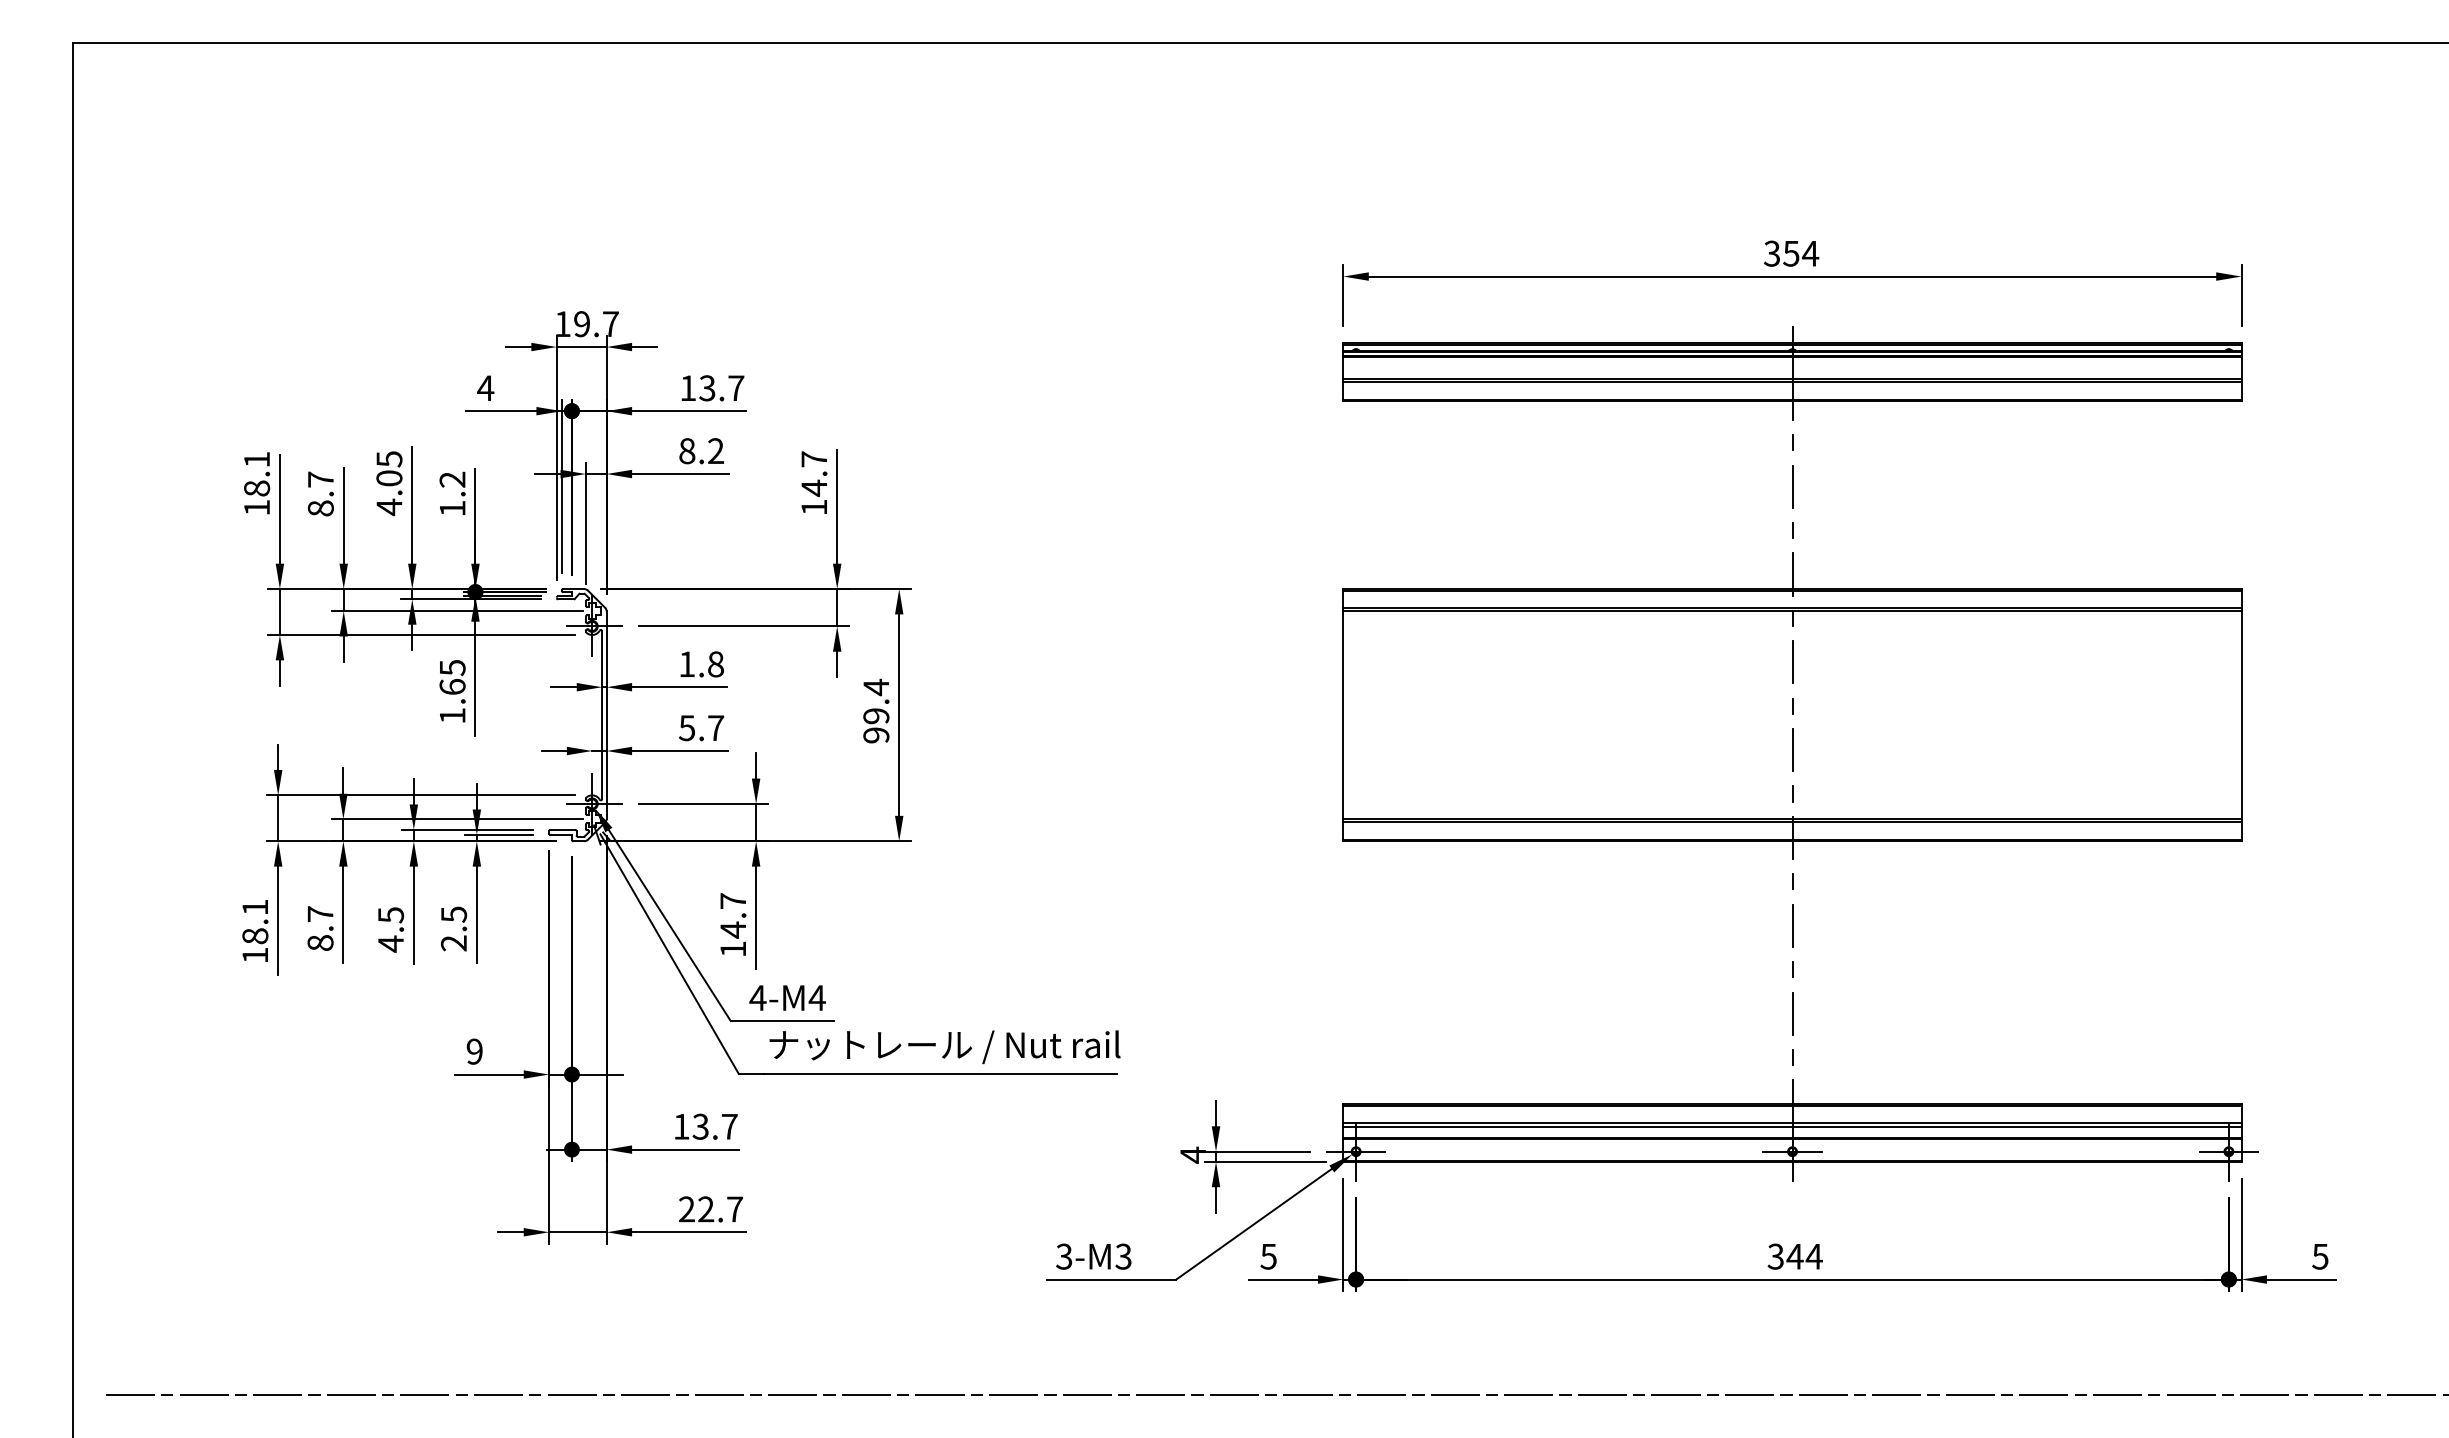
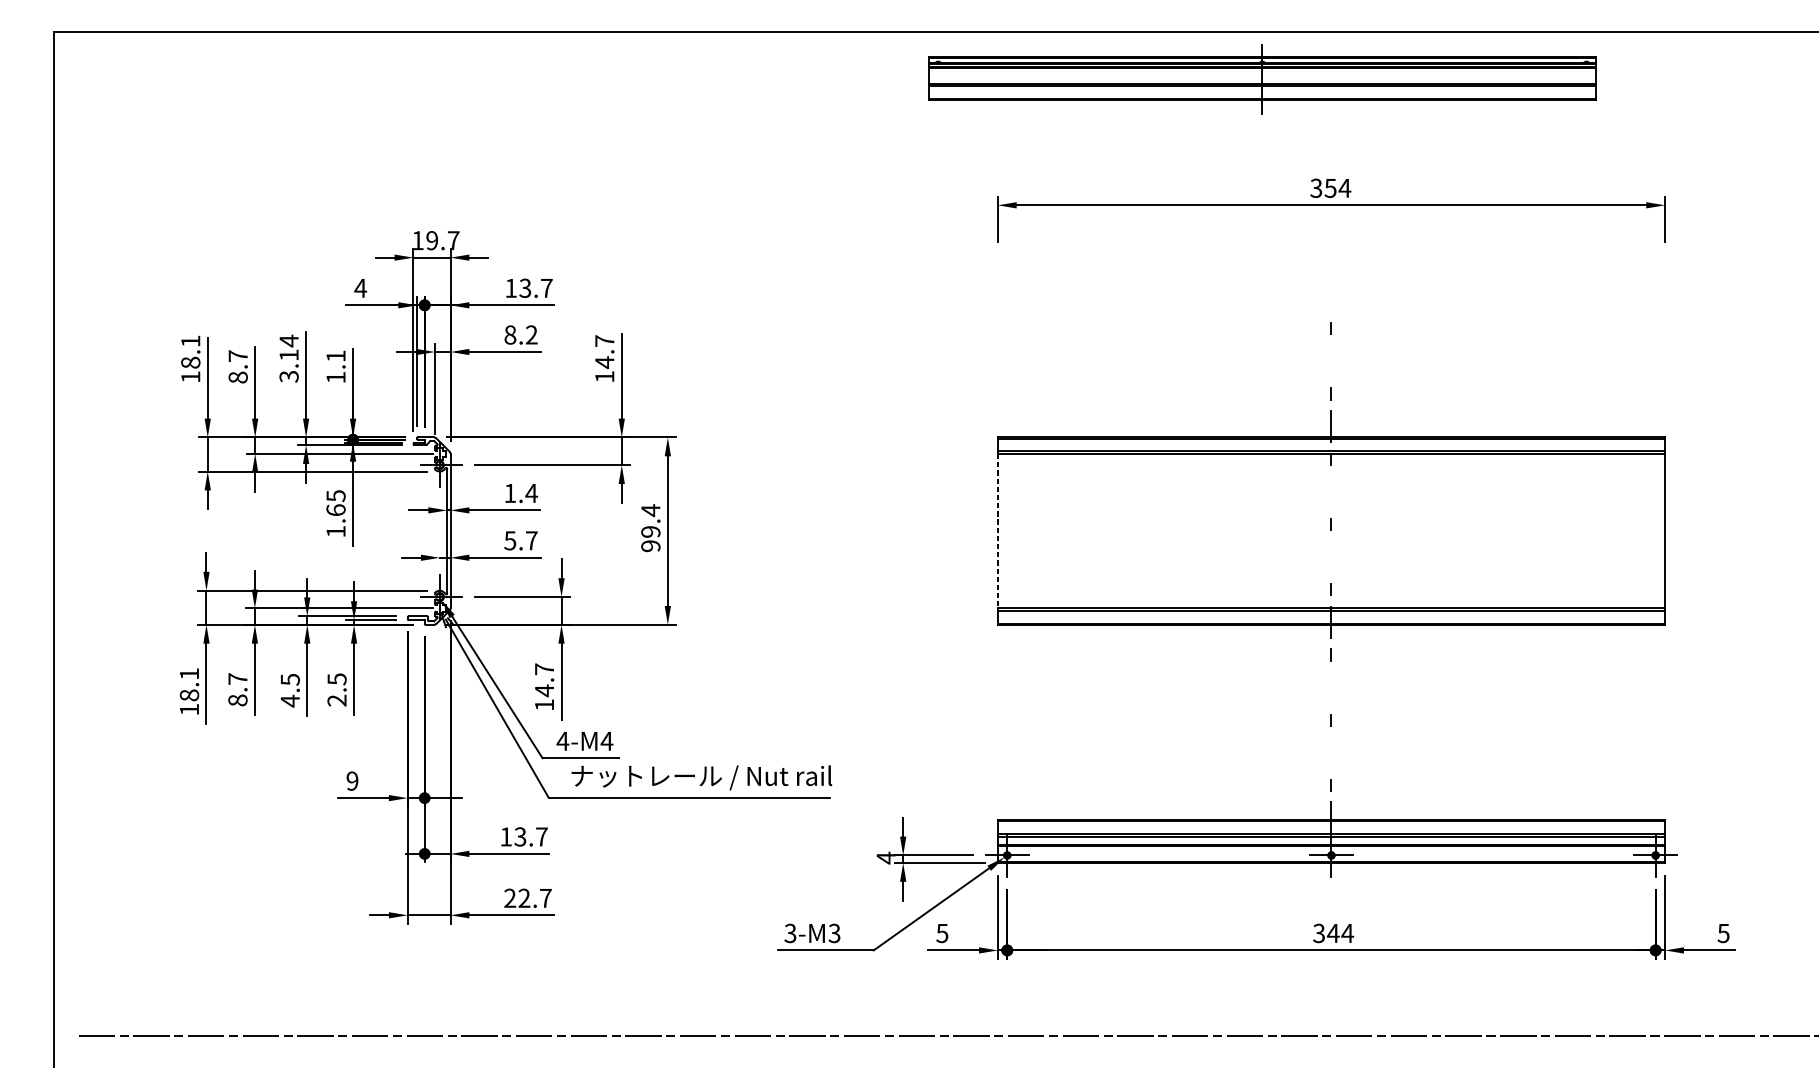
part: (1792, 373) -> (1262, 79), moved
text: (452, 479) -> (335, 356), 1.2 -> 1.1
text: (389, 483) -> (289, 359), 4.05 -> 3.14
line: (1792, 486) -> (1331, 361), removed
line: (1792, 661) -> (1331, 491), removed
text: (715, 664) -> (531, 493), 1.8 -> 1.4
line: (1343, 715) -> (997, 531), solid -> dashed
line: (1792, 750) -> (1331, 557), removed
line: (1792, 925) -> (1331, 687), removed
line: (1792, 1013) -> (1331, 752), removed

